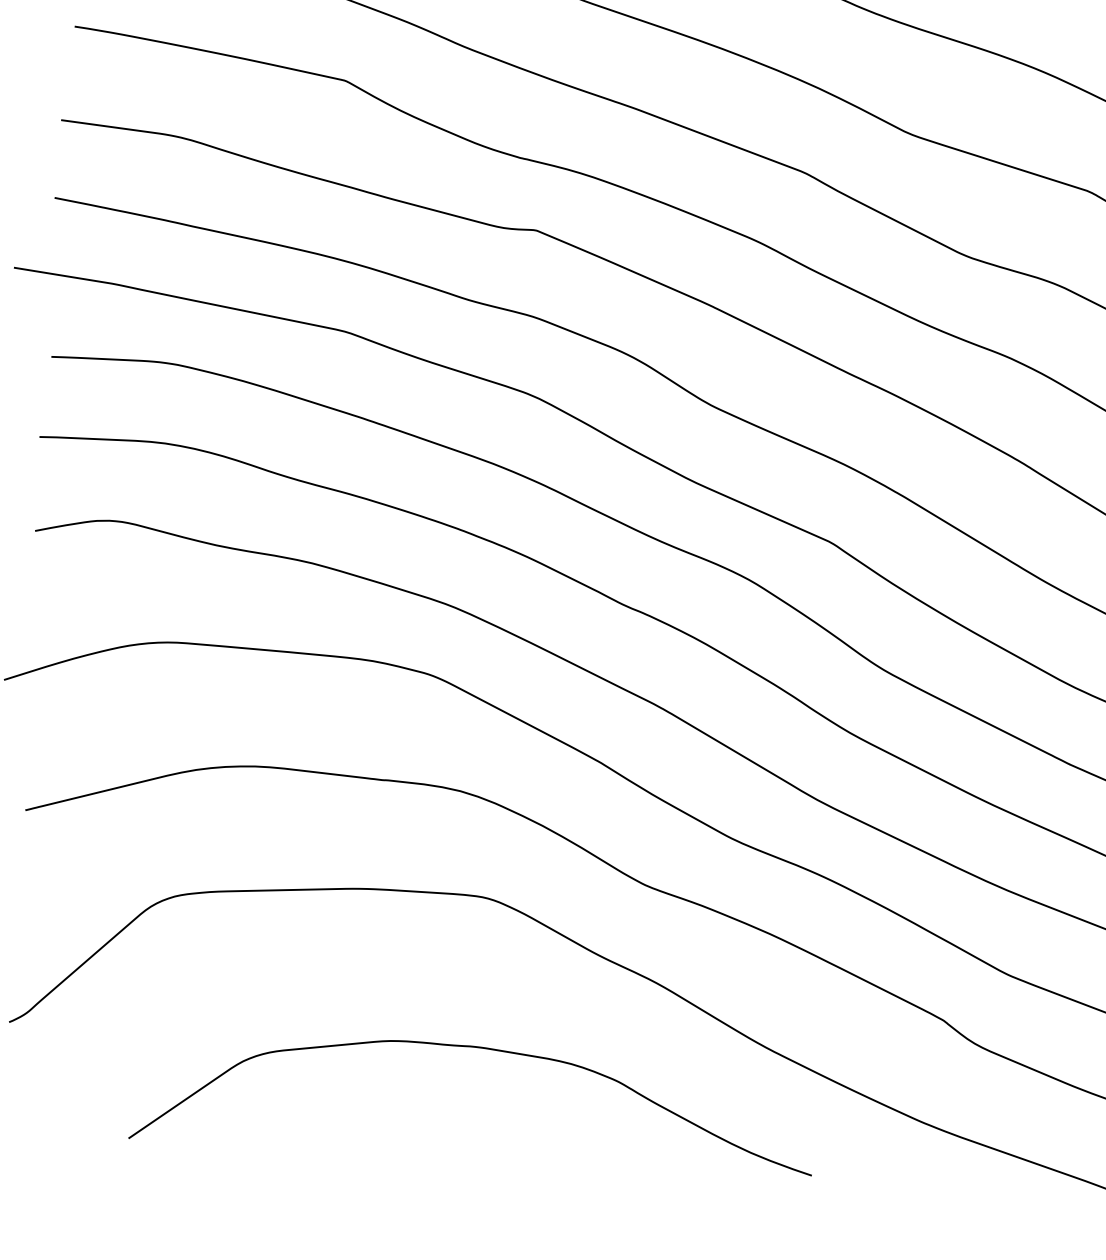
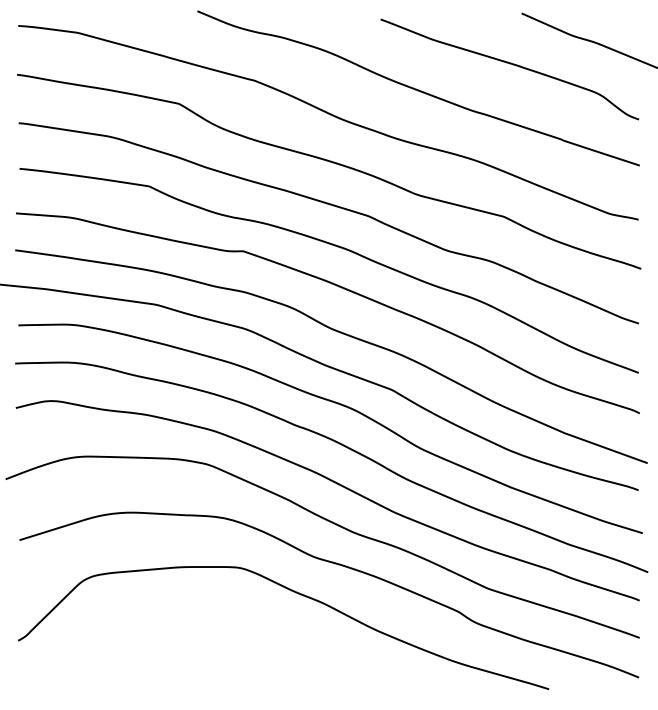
curve: (476, 1049) -> (239, 639), removed

